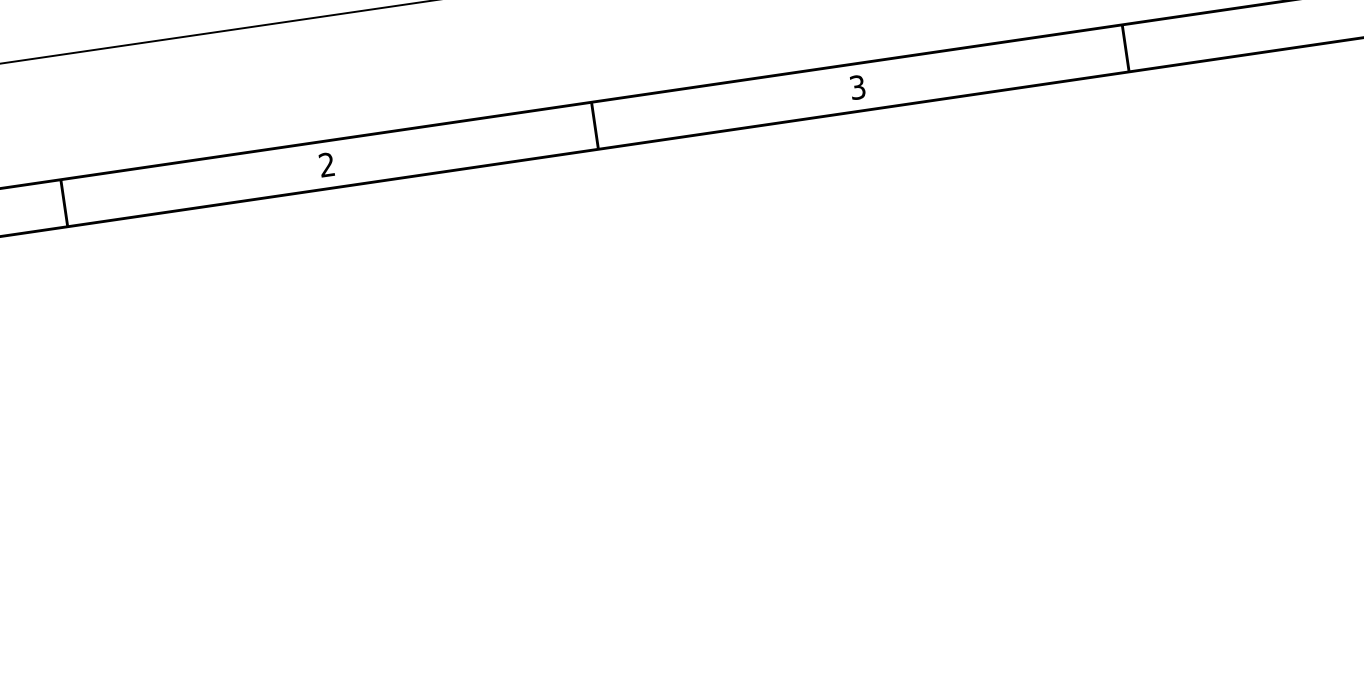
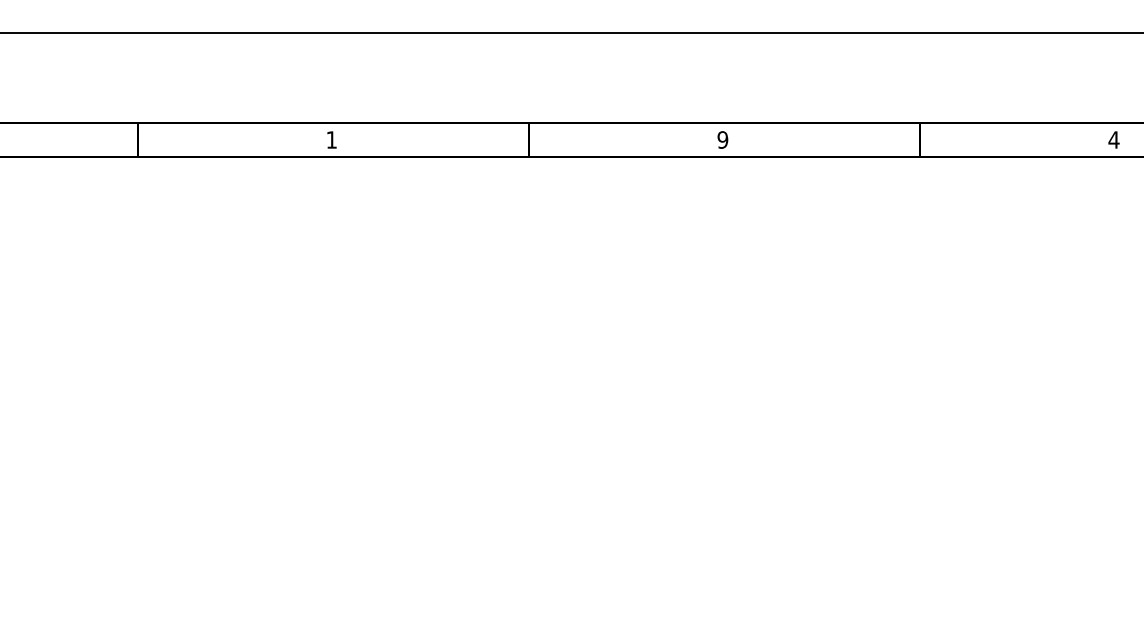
text: (857, 86) -> (722, 139), 3 -> 9
text: (326, 164) -> (331, 139), 2 -> 1

